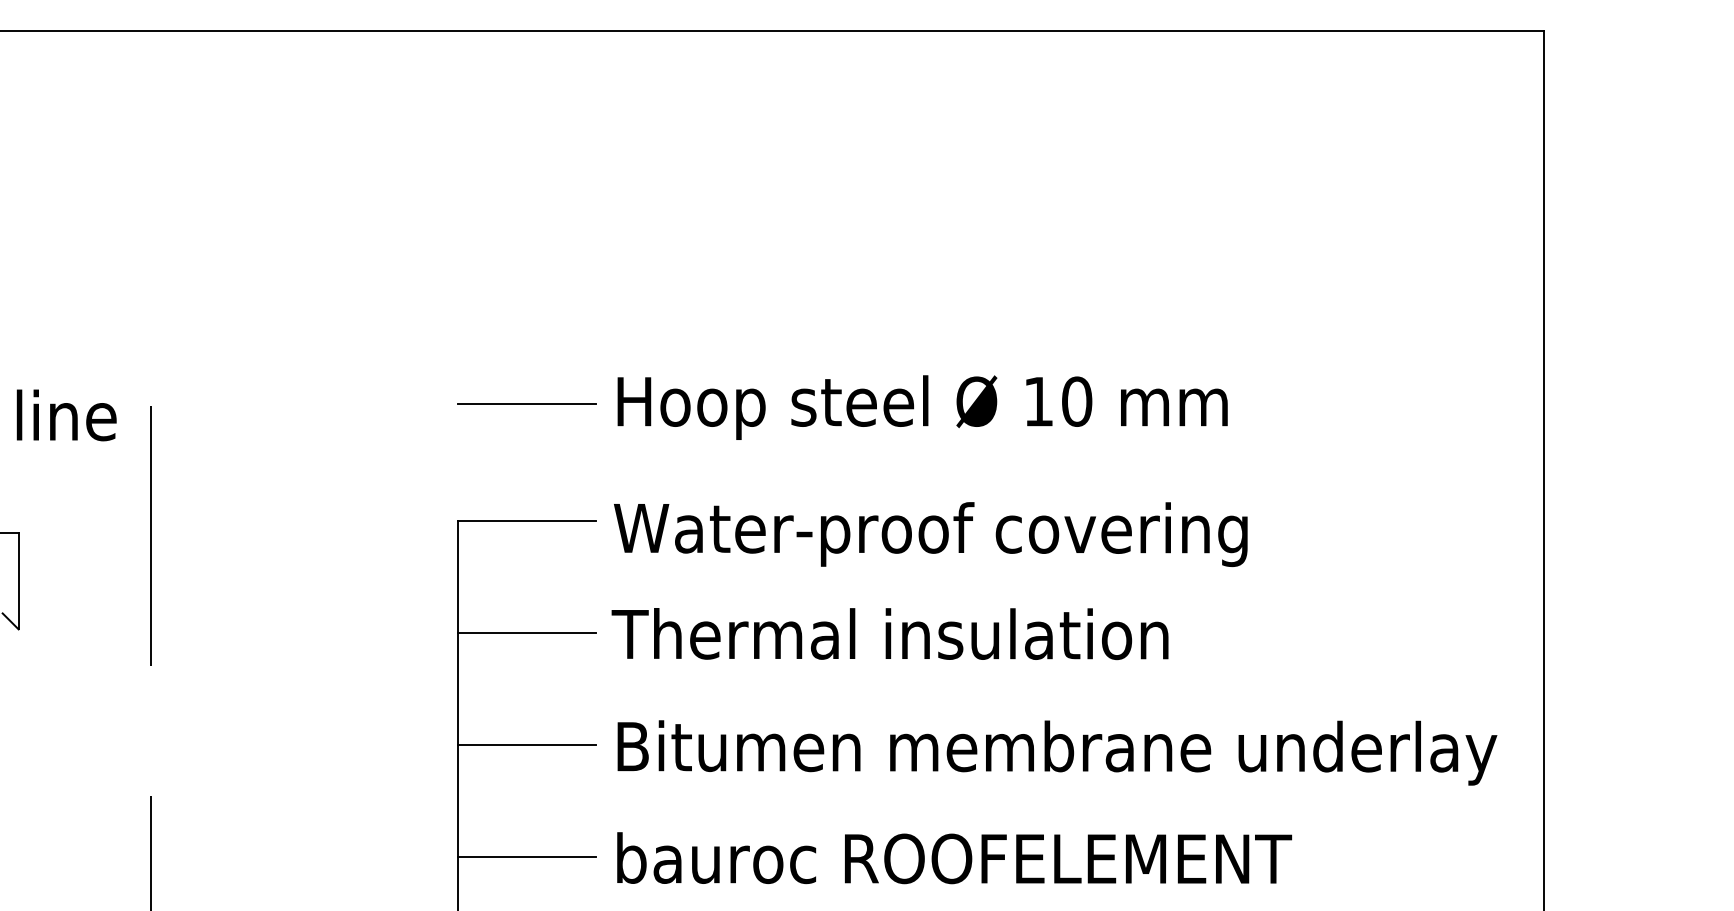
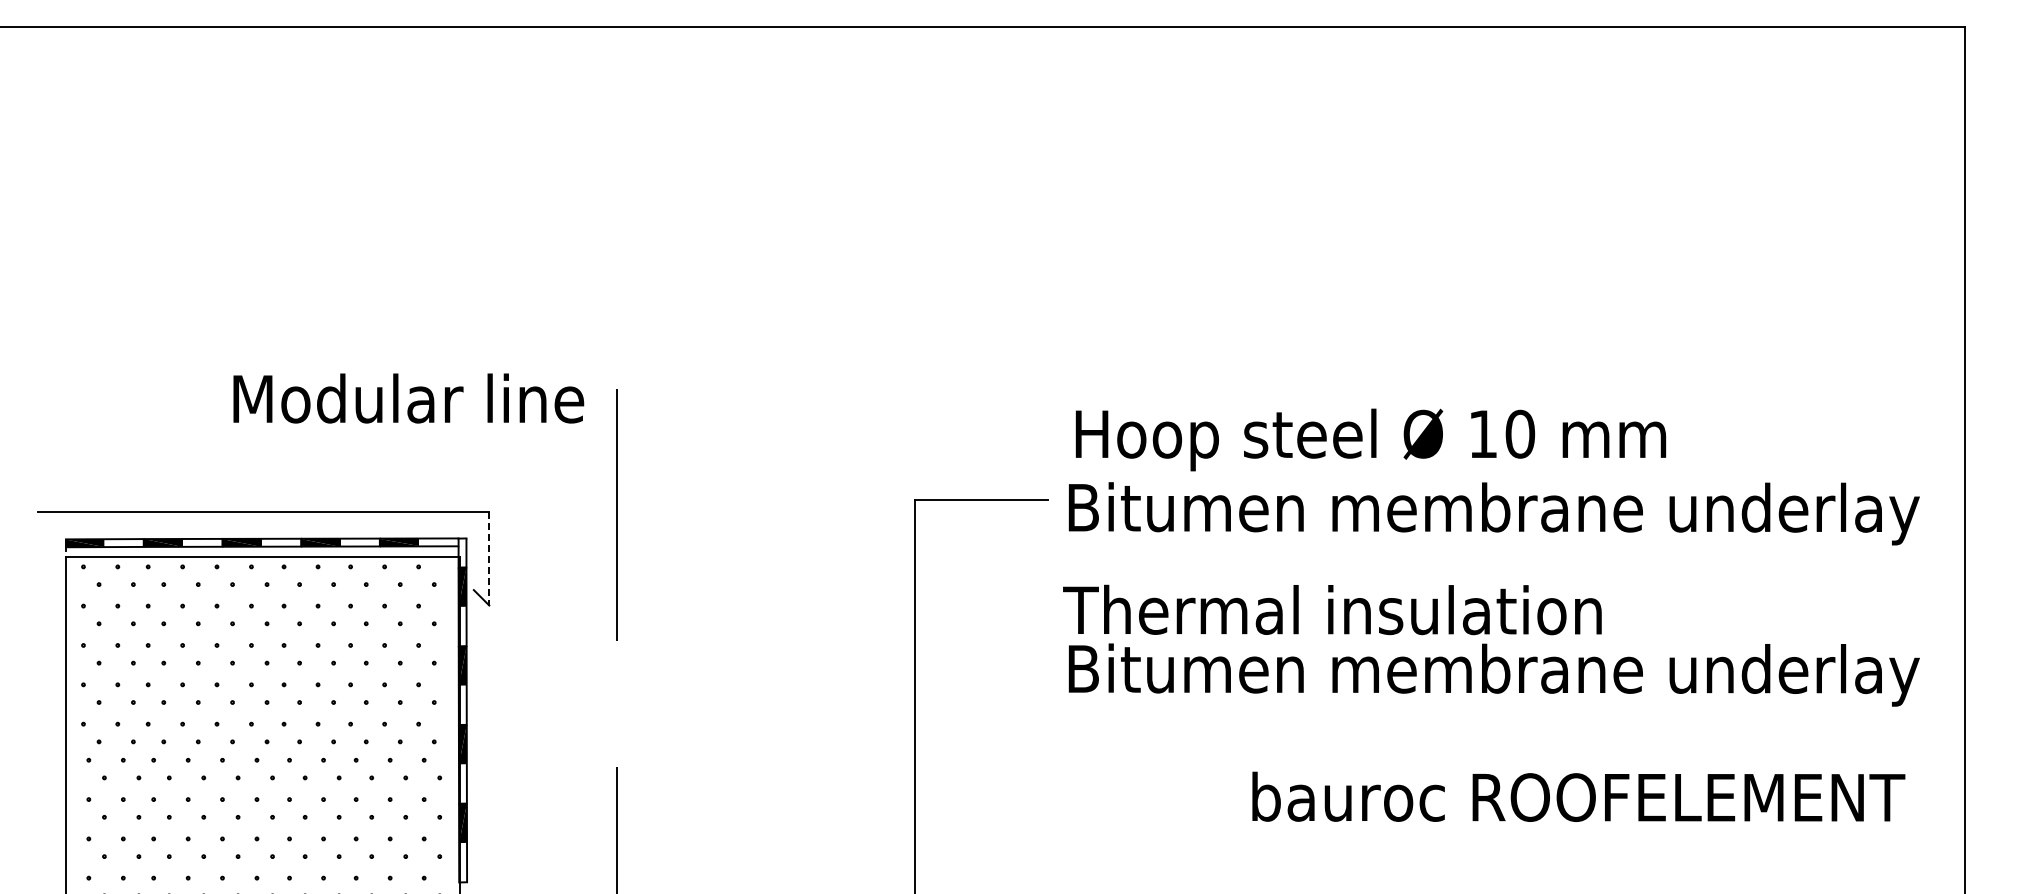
line: (526, 403) -> (980, 386), removed
text: (922, 407) -> (1370, 439), moved
text: (1055, 534) -> (1492, 513), Water-proof covering -> Bitumen membrane underlay
line: (18, 580) -> (489, 558), solid -> dashed
line: (526, 632) -> (980, 608), removed
line: (526, 745) -> (980, 717), removed
text: (1056, 752) -> (1493, 674), moved
line: (526, 857) -> (980, 826), removed
text: (954, 857) -> (1578, 796), moved

